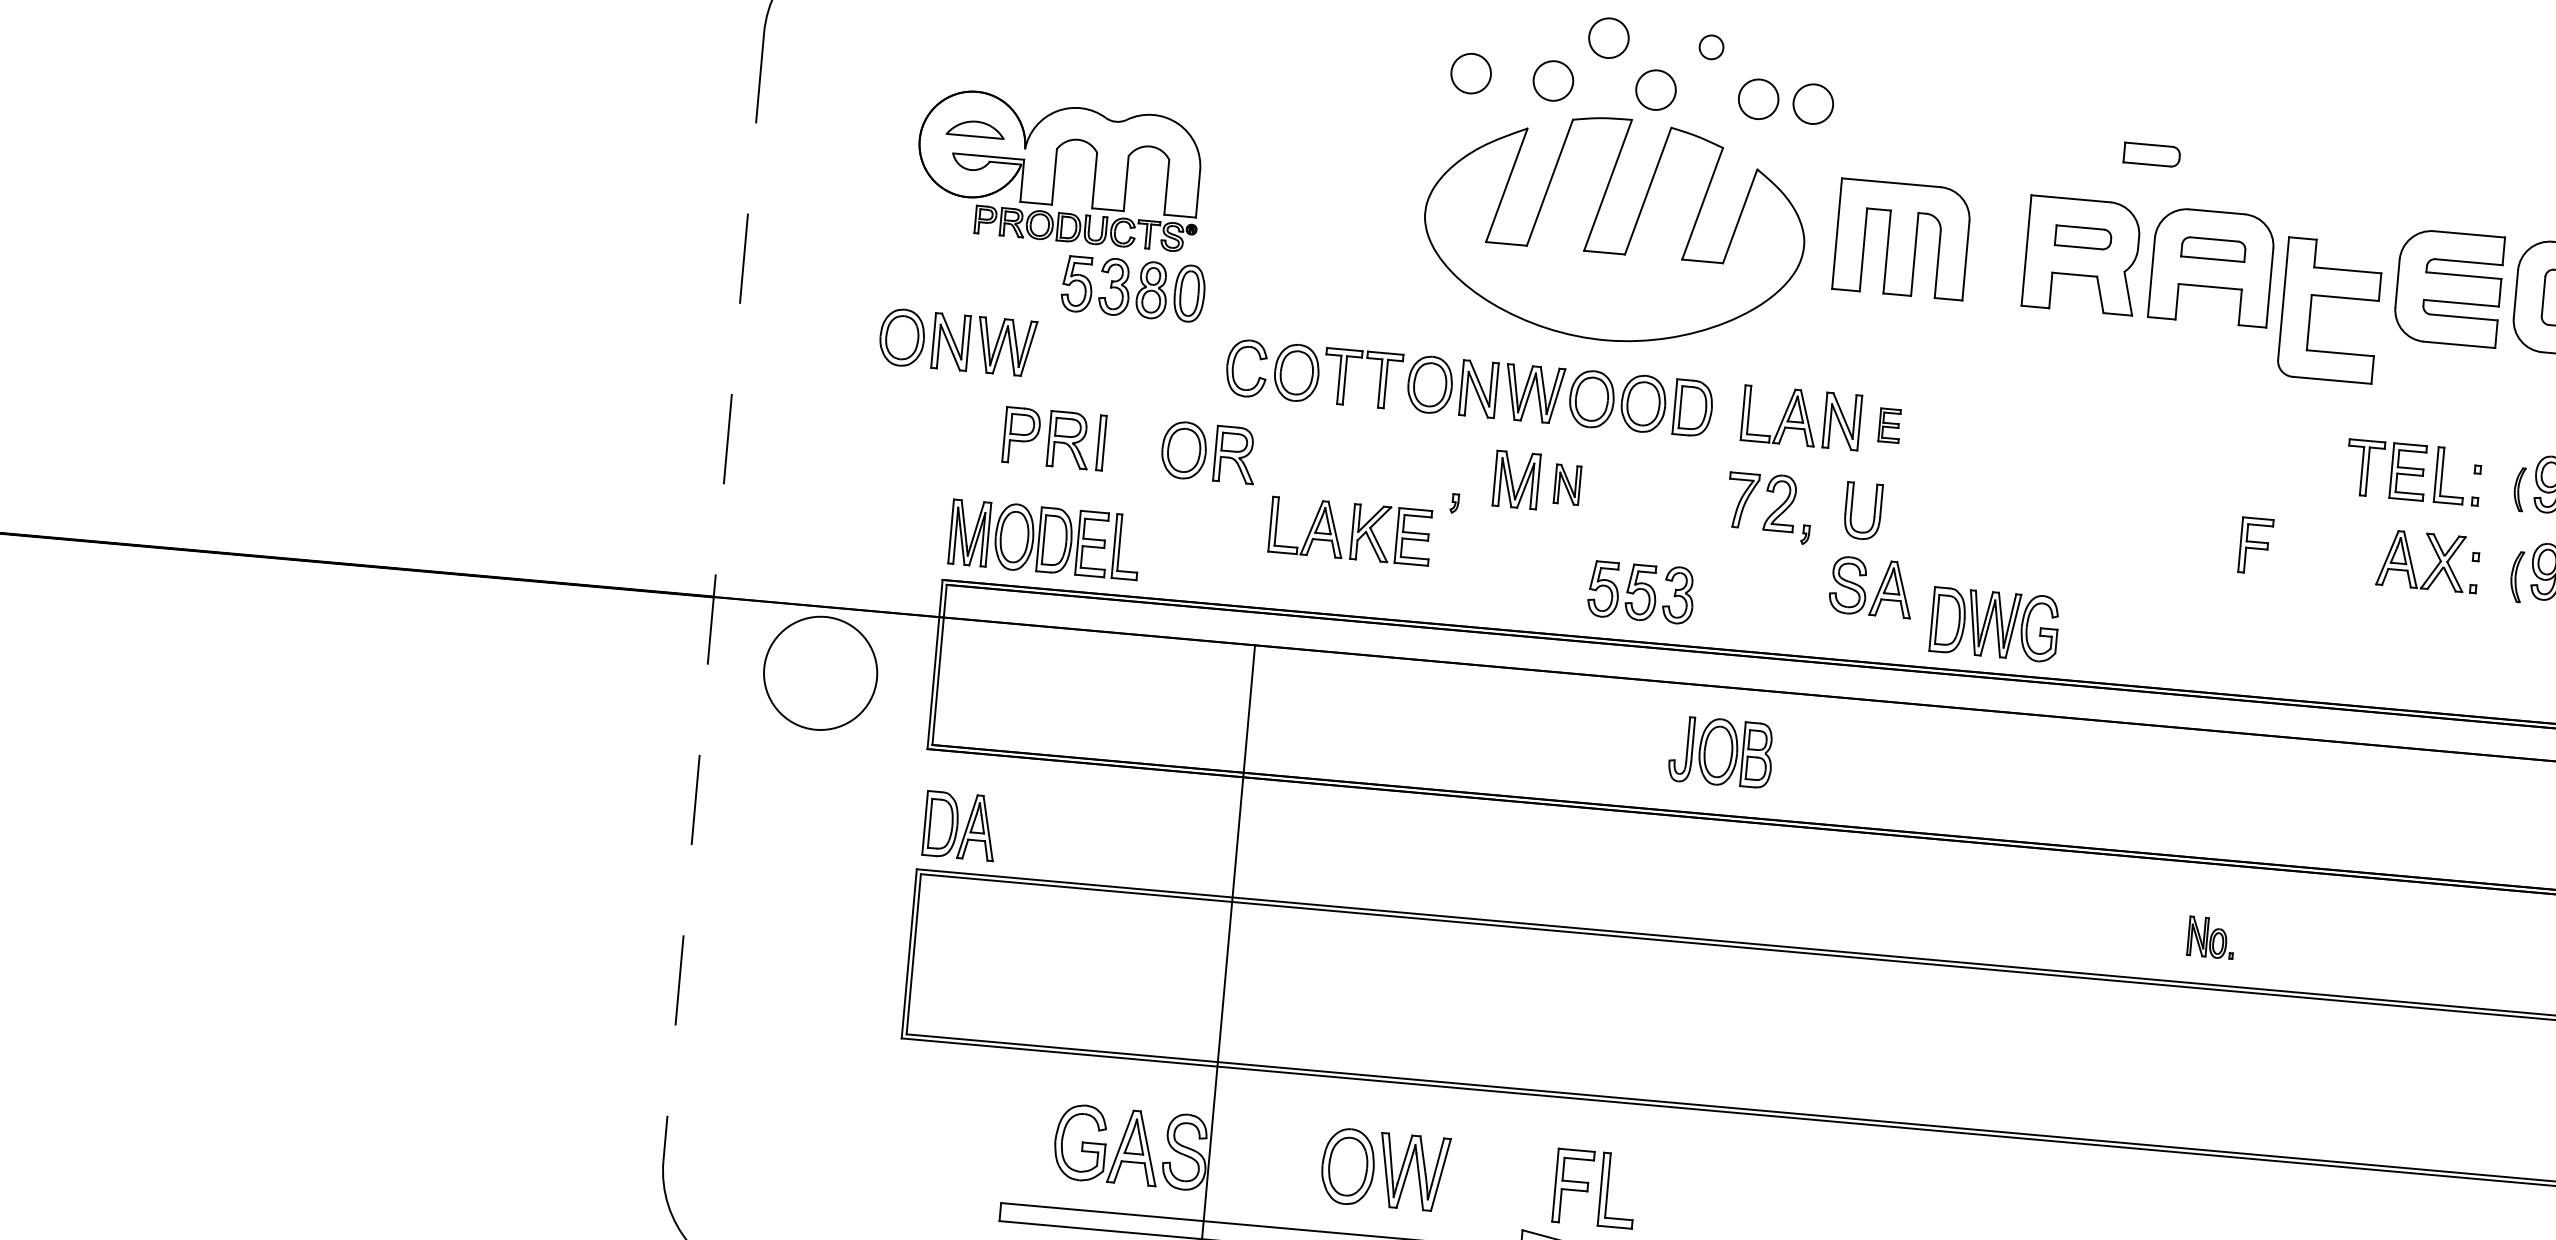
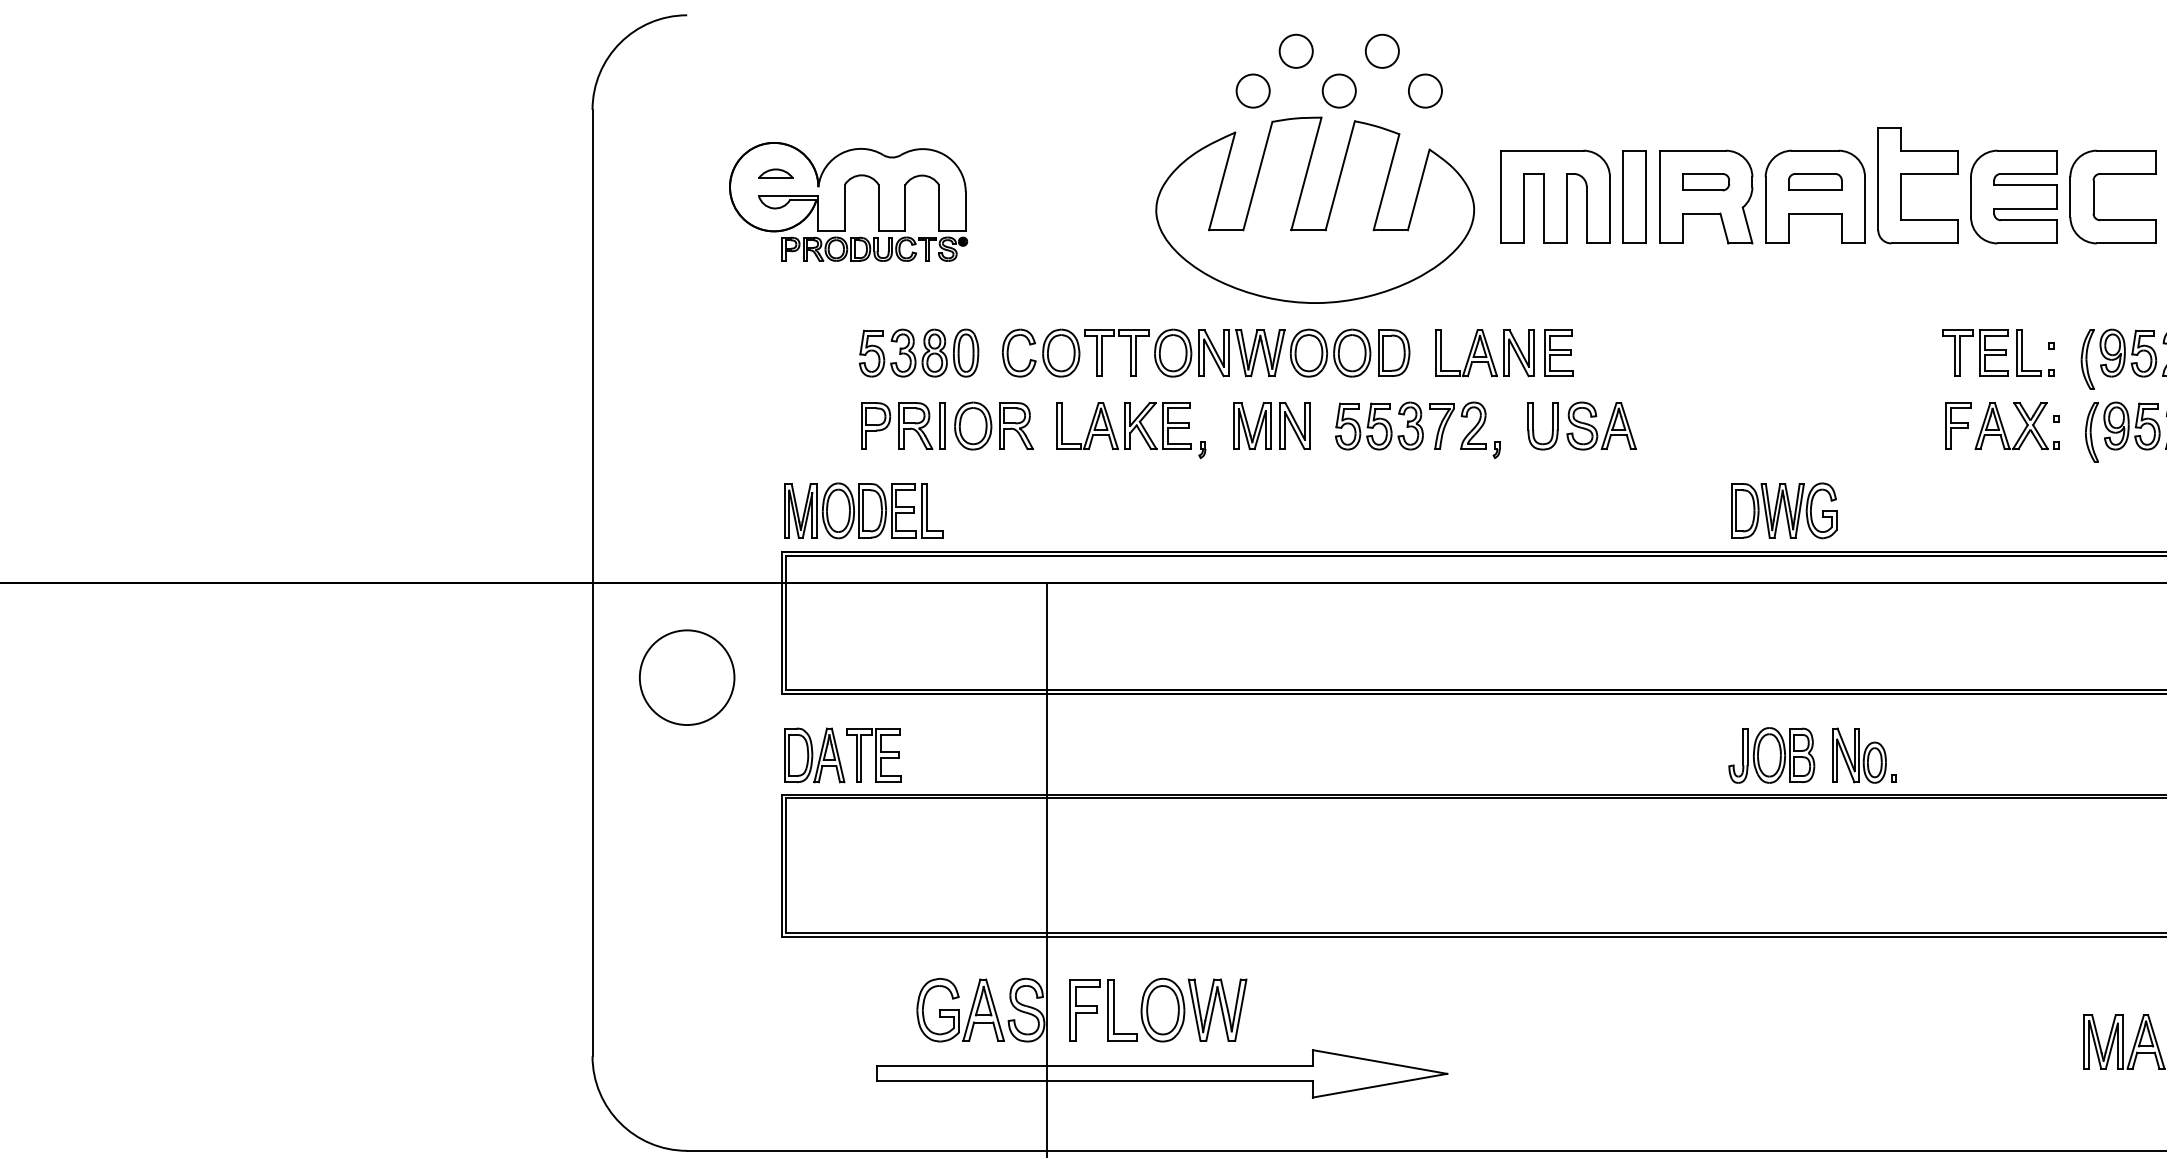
circle: (1710, 46) -> (1381, 50), size x1.67
circle: (1470, 72) -> (1183, 90), removed
circle: (1812, 103) -> (1470, 90), removed
part: (975, 128) -> (775, 173), size x0.71
part: (2152, 155) -> (1757, 108), removed
part: (1996, 247) -> (1634, 196), added
part: (1132, 287) -> (918, 352), moved
part: (2330, 297) -> (1917, 174), moved
part: (957, 341) -> (776, 352), removed
part: (1889, 424) -> (1558, 352), size x1.67
part: (1054, 439) -> (903, 426), moved
part: (1566, 485) -> (1294, 426), size x1.43
part: (2519, 489) -> (2087, 359), size x1.67
part: (1350, 531) -> (1123, 426), moved
part: (2255, 545) -> (1958, 425), moved
part: (2516, 576) -> (2091, 432), size x1.43
part: (1864, 588) -> (1595, 427), moved
part: (1641, 591) -> (1379, 425), moved
line: (713, 597) -> (592, 583), dashed -> solid
part: (1995, 624) -> (1784, 510), moved
circle: (821, 673) -> (687, 677), moved
part: (1720, 752) -> (1771, 755), moved
part: (1030, 832) -> (873, 755), added
part: (2211, 937) -> (1864, 755), size x1.67
part: (1595, 1189) -> (1103, 1010), moved

